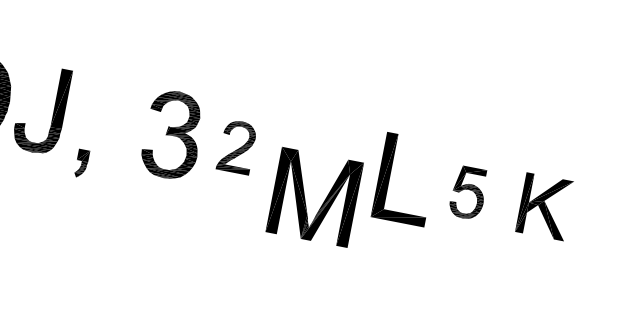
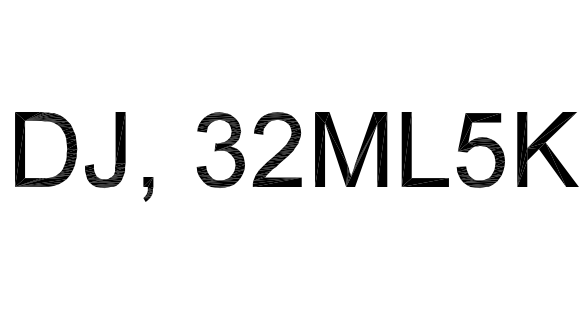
part: (236, 146) -> (276, 149), size x1.67
part: (468, 193) -> (480, 150), size x1.67
part: (324, 200) -> (359, 150), moved
part: (544, 206) -> (547, 149), size x1.43

